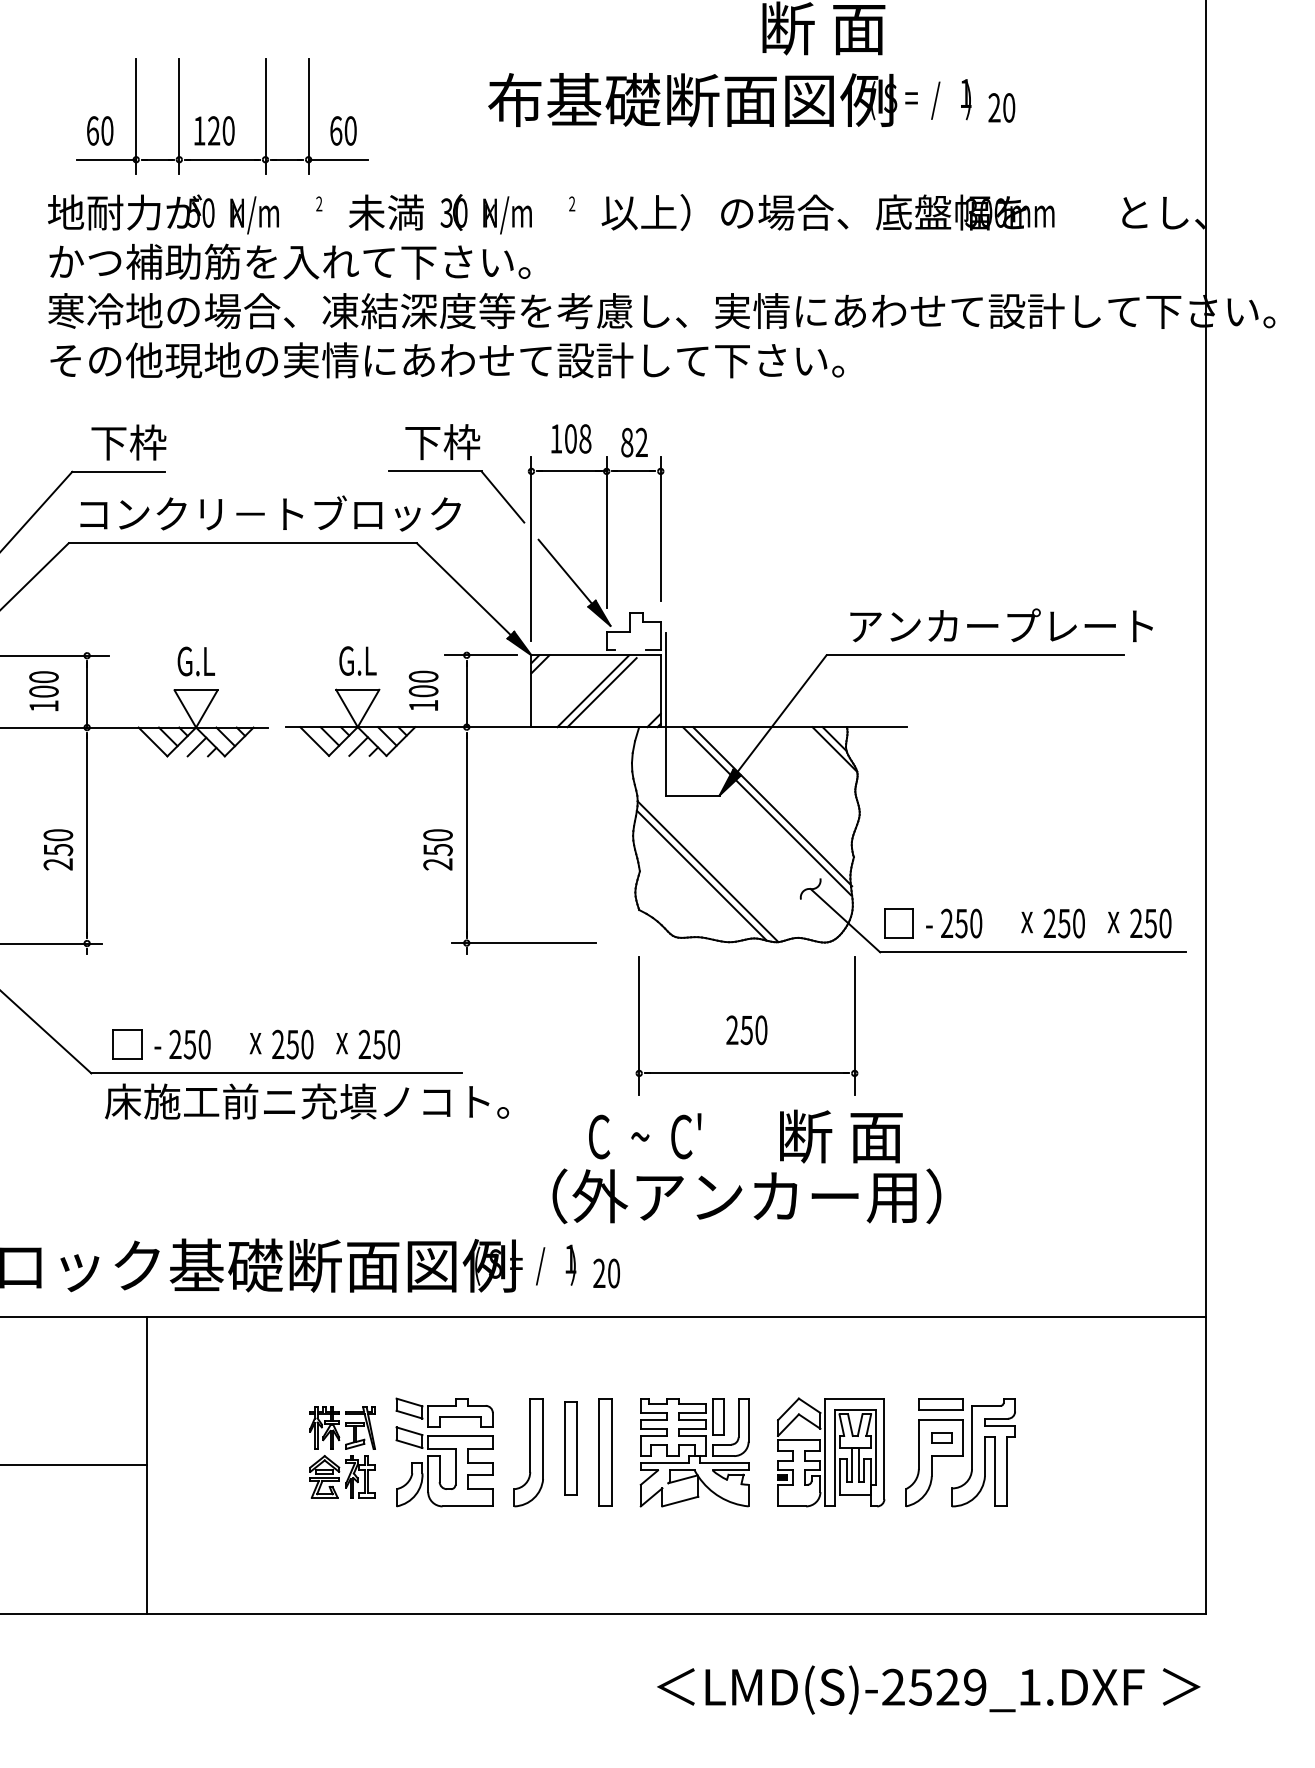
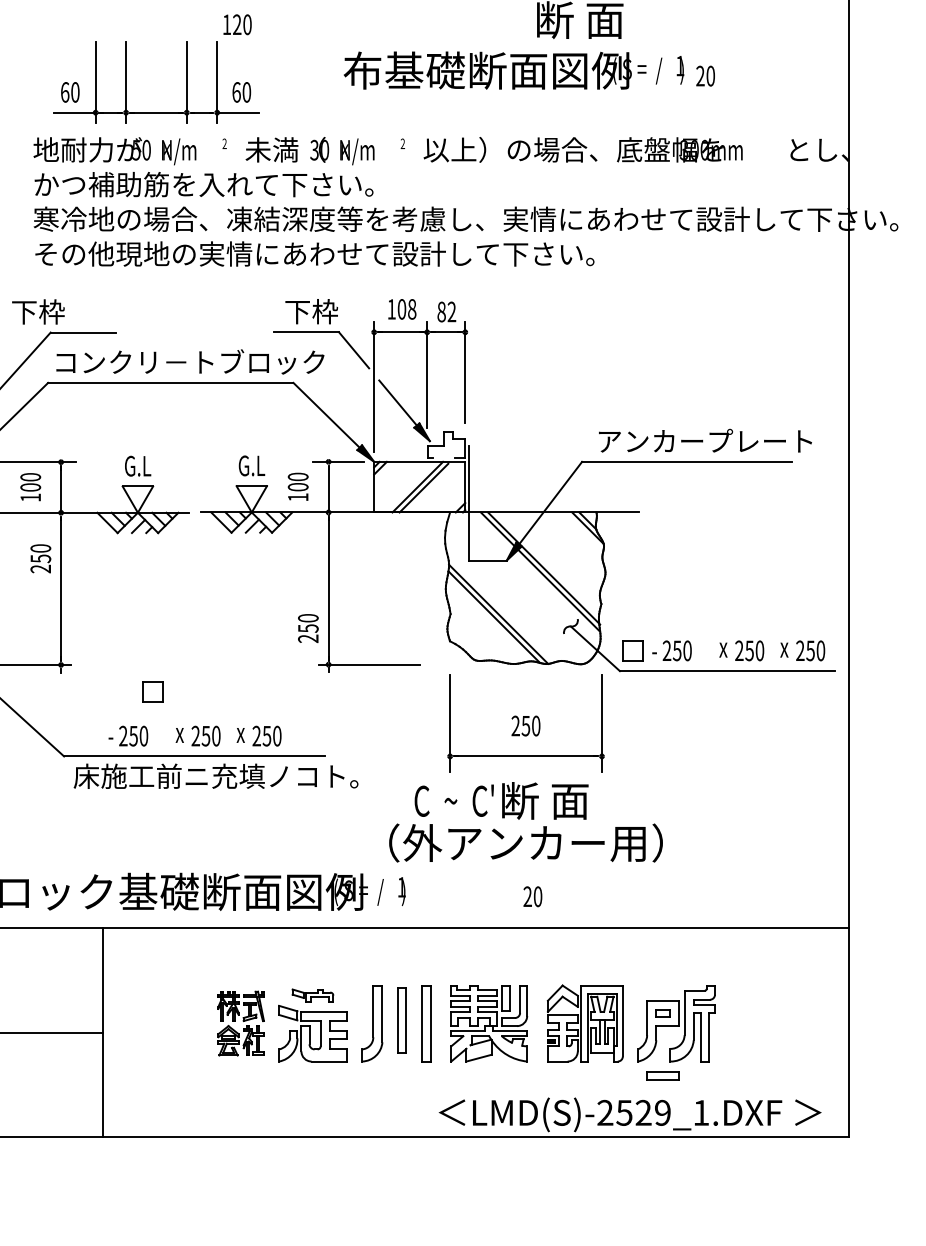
text: (214, 130) -> (237, 24), moved
text: (128, 442) -> (38, 311), moved
text: (58, 849) -> (40, 558), moved
text: (437, 849) -> (307, 628), moved
part: (127, 1044) -> (152, 691), moved
text: (841, 1136) -> (545, 800), moved
text: (606, 1273) -> (532, 896), moved
part: (940, 1404) -> (662, 1076), moved
part: (444, 1412) -> (312, 995), size x0.6
text: (928, 1689) -> (629, 1114), moved

